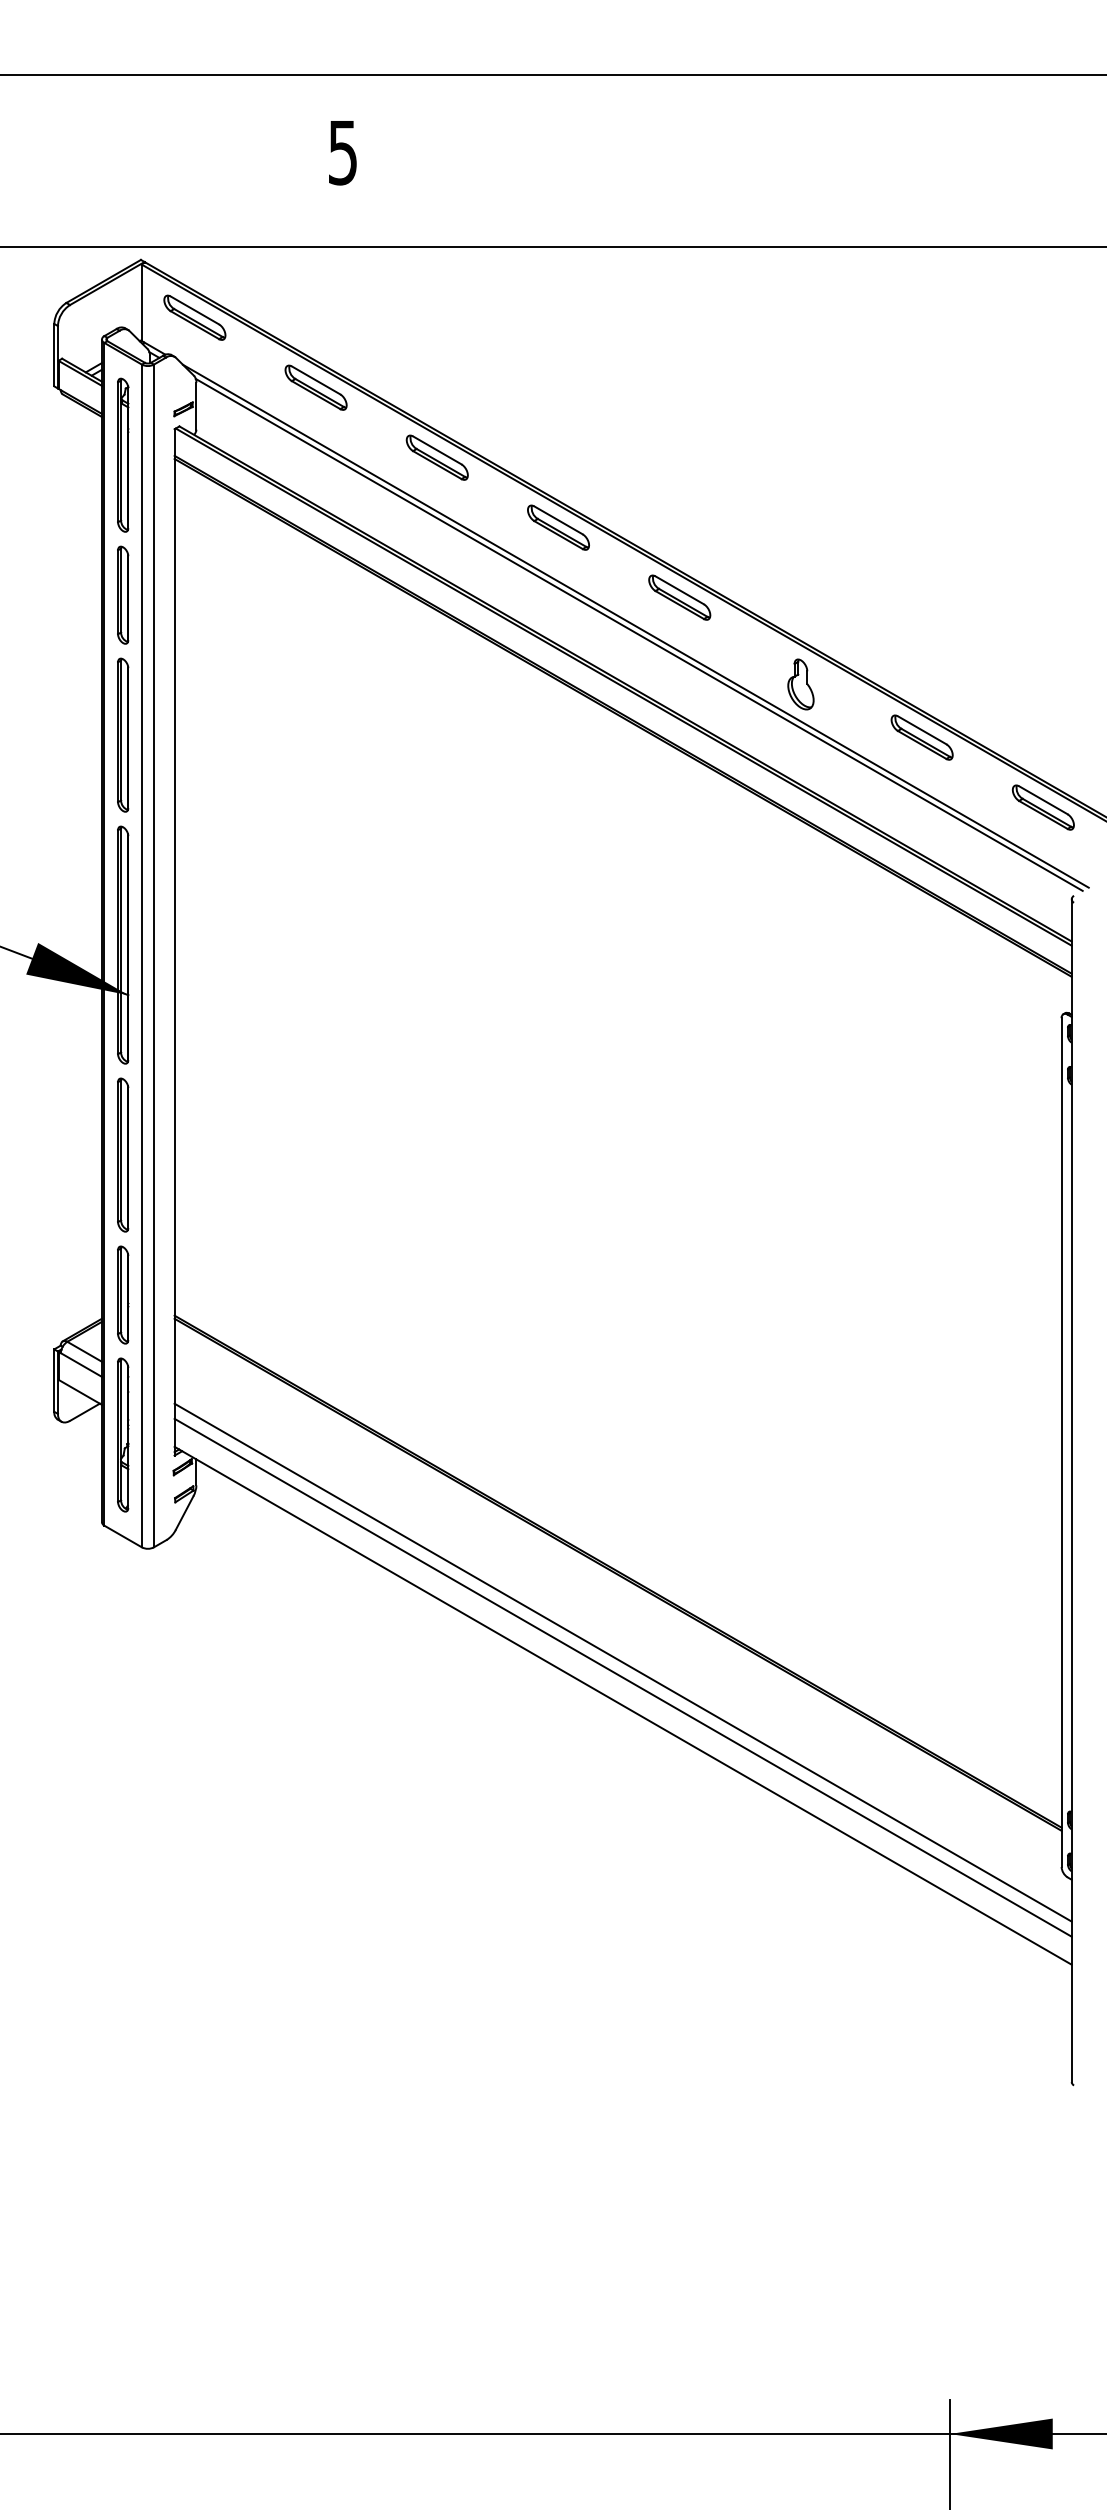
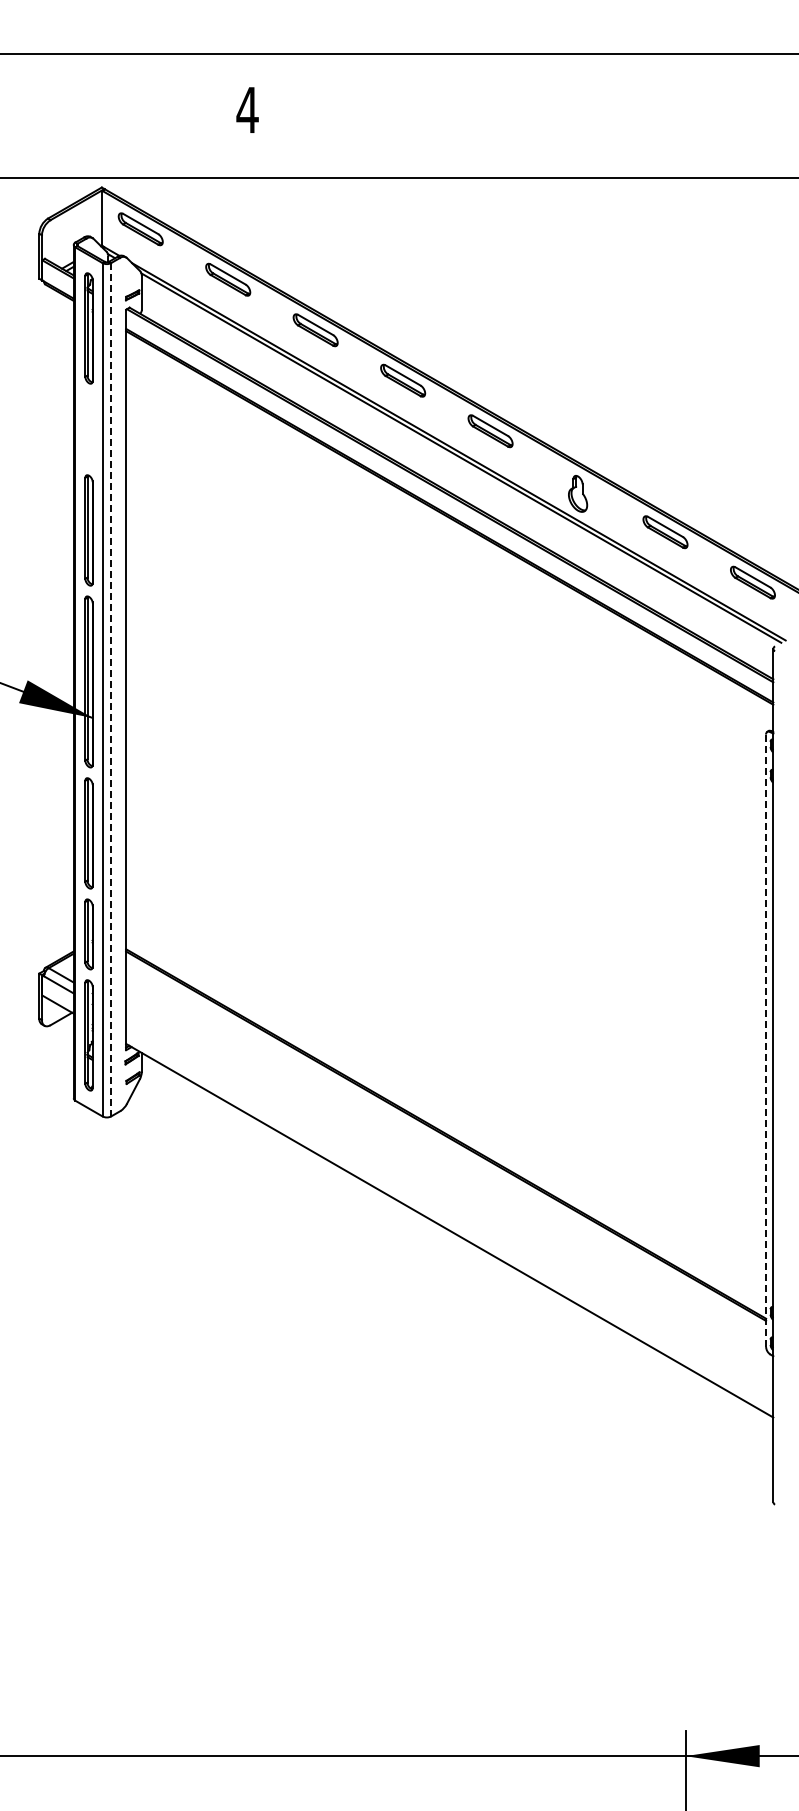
text: (342, 153) -> (247, 110), 5 -> 4
part: (122, 595) -> (88, 429), removed
line: (154, 955) -> (111, 689), solid -> dashed
line: (1062, 1442) -> (766, 1040), solid -> dashed
line: (622, 1662) -> (449, 1199), removed
line: (622, 1677) -> (449, 1210), removed

